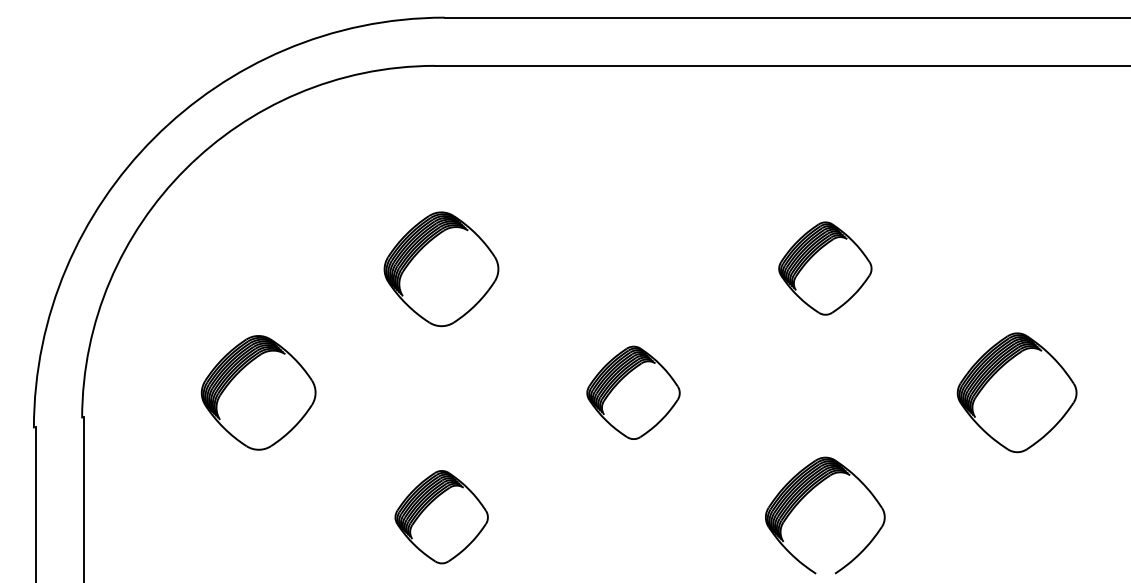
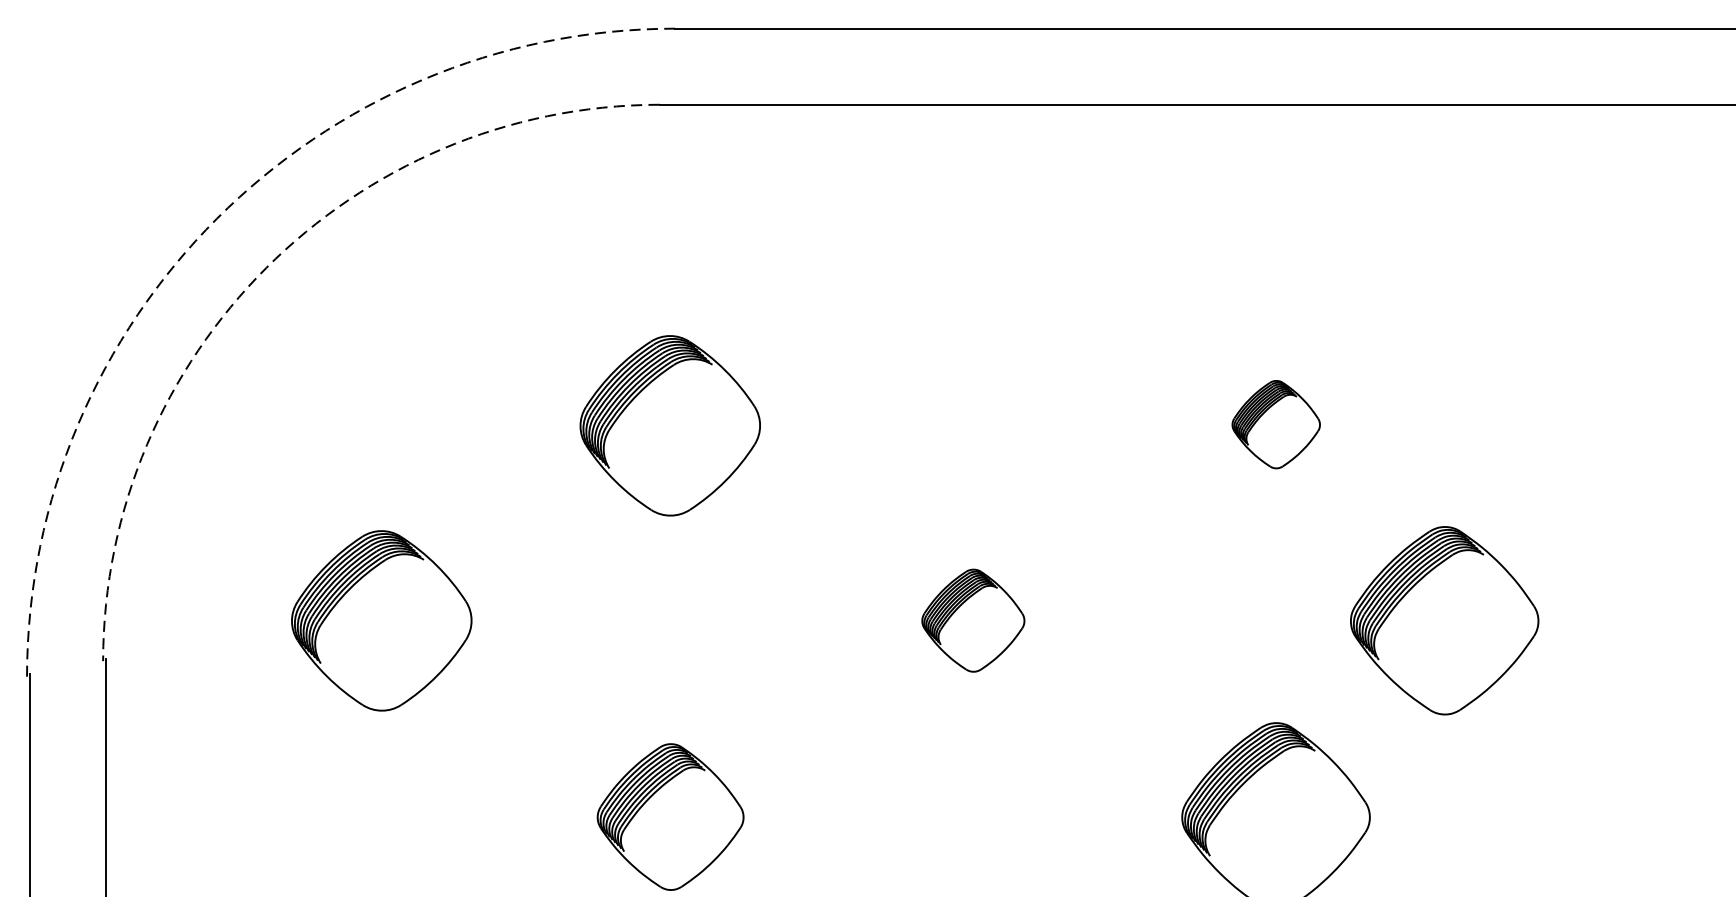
arc: (154, 138) -> (217, 219), solid -> dashed
arc: (185, 169) -> (266, 268), solid -> dashed
part: (825, 268) -> (1276, 424), size x0.6
part: (633, 392) -> (973, 620), size x0.7
part: (1016, 392) -> (1443, 620), moved

